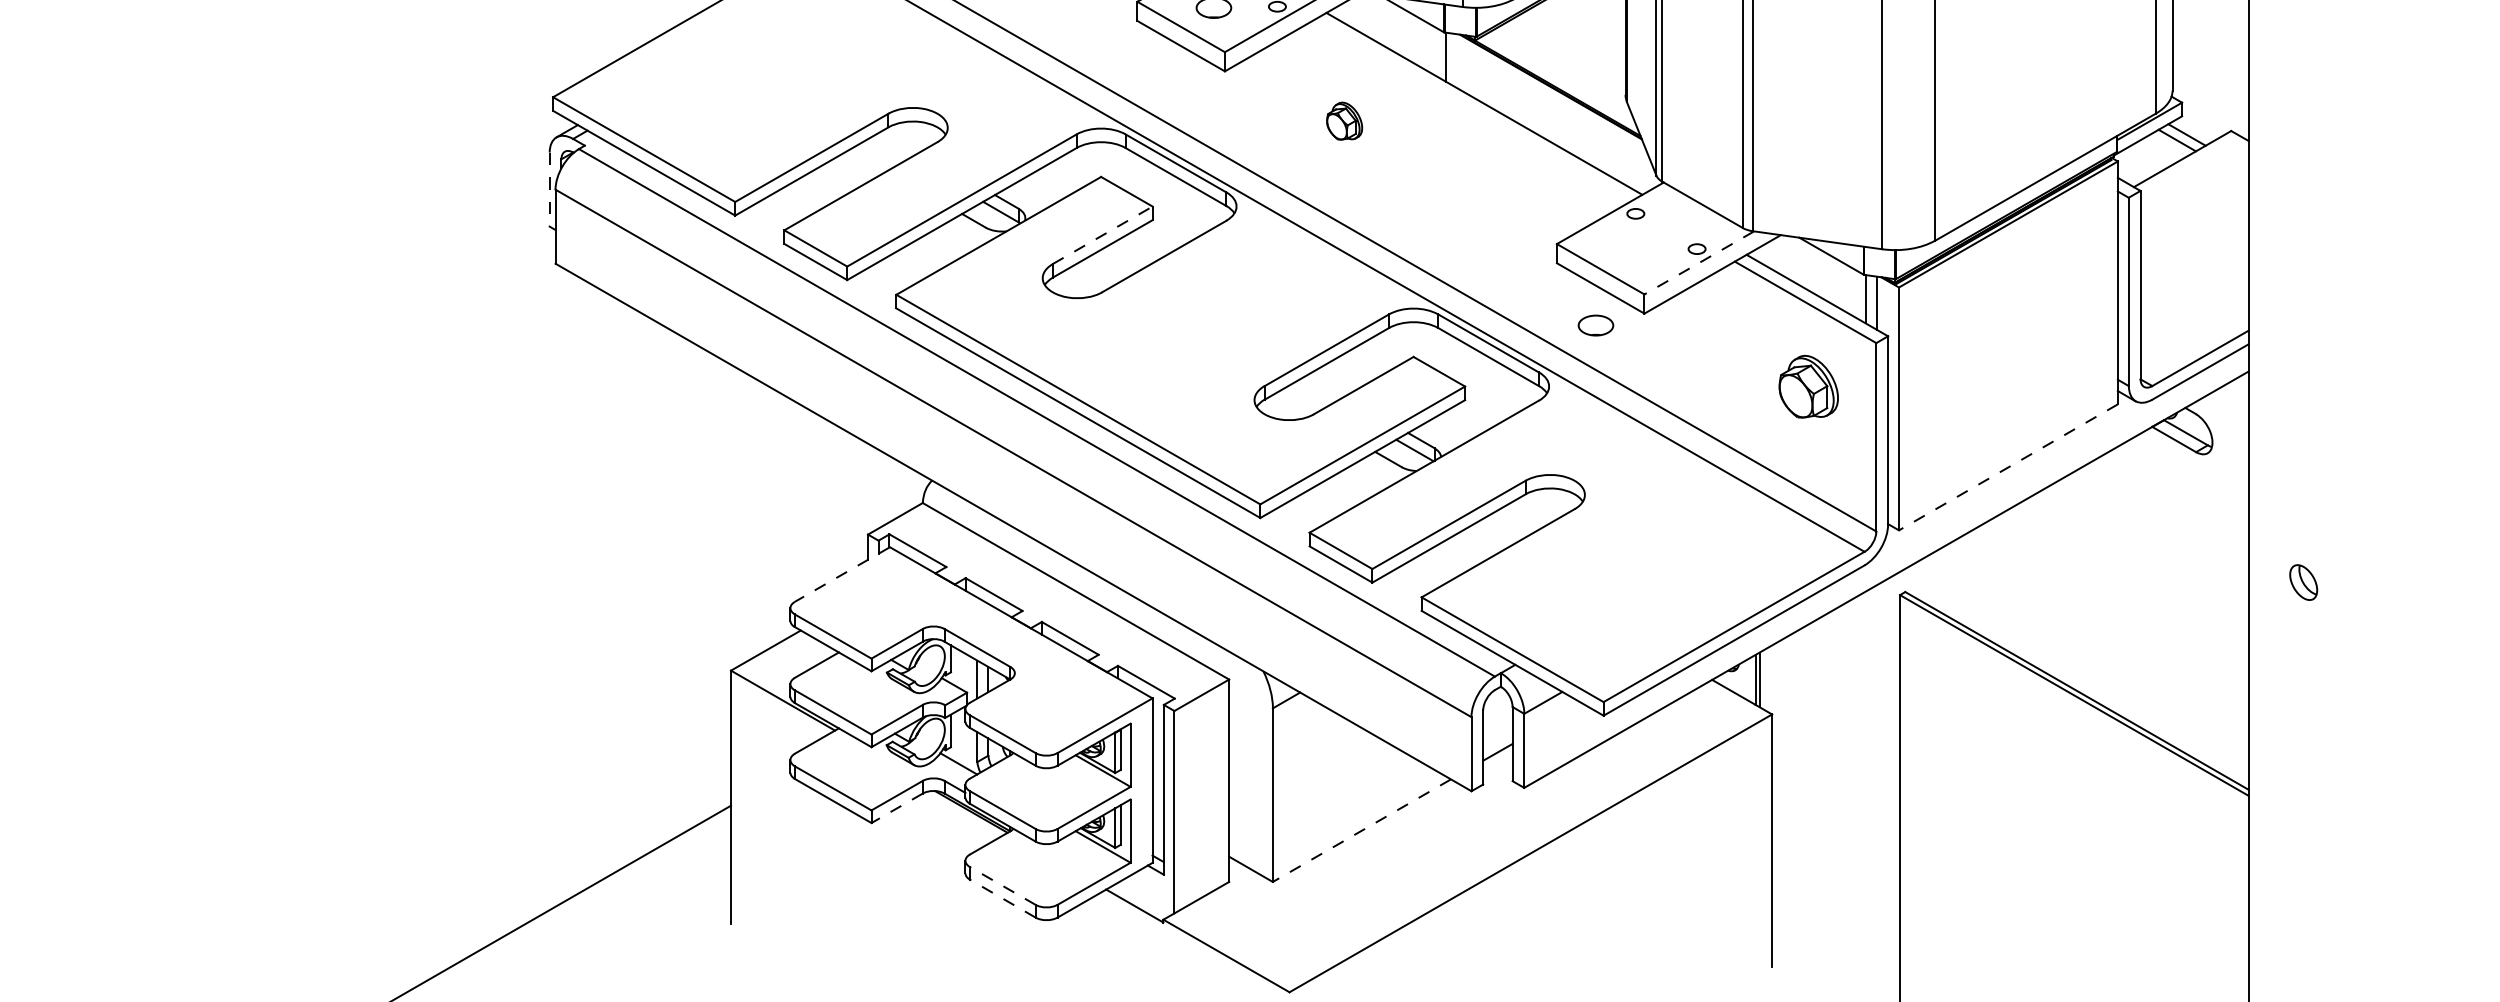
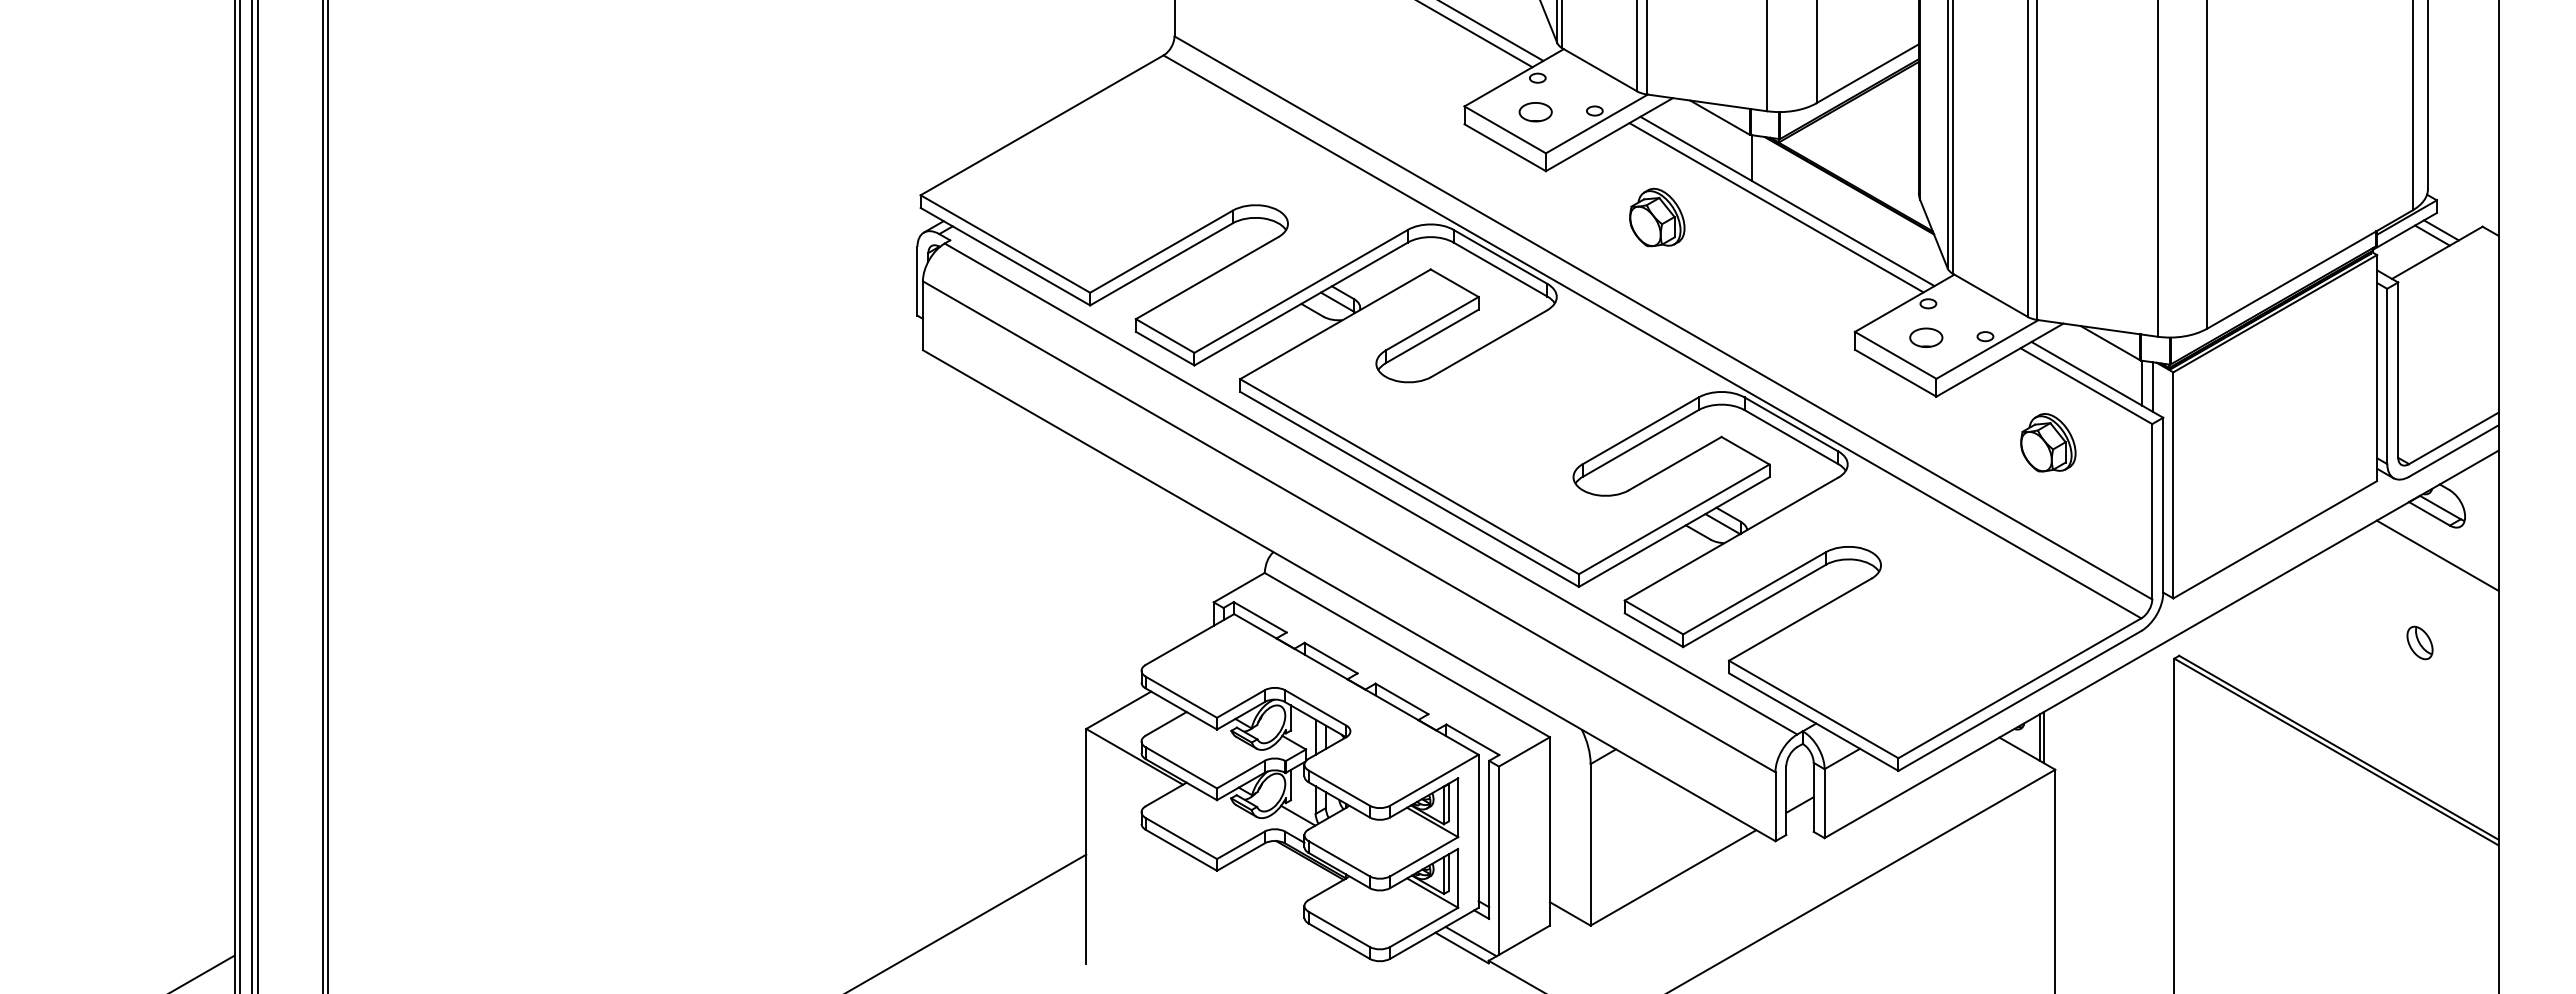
line: (1472, 110) -> (1776, 207), added
part: (1344, 121) -> (1657, 217), size x1.67
line: (549, 189) -> (917, 281), dashed -> solid
line: (1103, 235) -> (1432, 323), dashed -> solid
line: (1699, 262) -> (1987, 349), dashed -> solid
part: (1596, 325) -> (1926, 337), moved
part: (1808, 386) -> (2048, 442), moved
line: (2008, 467) -> (2275, 539), dashed -> solid
line: (2182, 484) -> (2437, 555), added
line: (841, 574) -> (1189, 639), dashed -> solid
part: (2303, 582) -> (2419, 642), moved
line: (896, 808) -> (1240, 857), dashed -> solid
line: (1361, 830) -> (1673, 877), dashed -> solid
line: (1002, 886) -> (1338, 929), dashed -> solid
line: (1002, 897) -> (1338, 940), dashed -> solid
line: (1143, 898) -> (1470, 941), added

